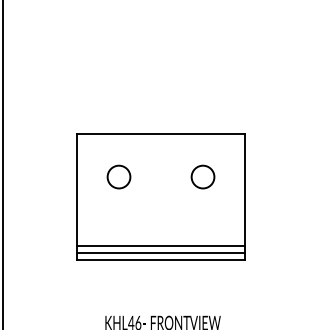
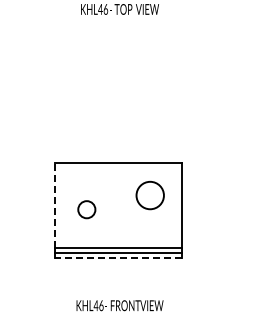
circle: (118, 176) -> (86, 209), moved
circle: (202, 176) -> (149, 195), size x1.6
line: (77, 188) -> (55, 204), solid -> dashed
line: (161, 259) -> (118, 257), solid -> dashed

